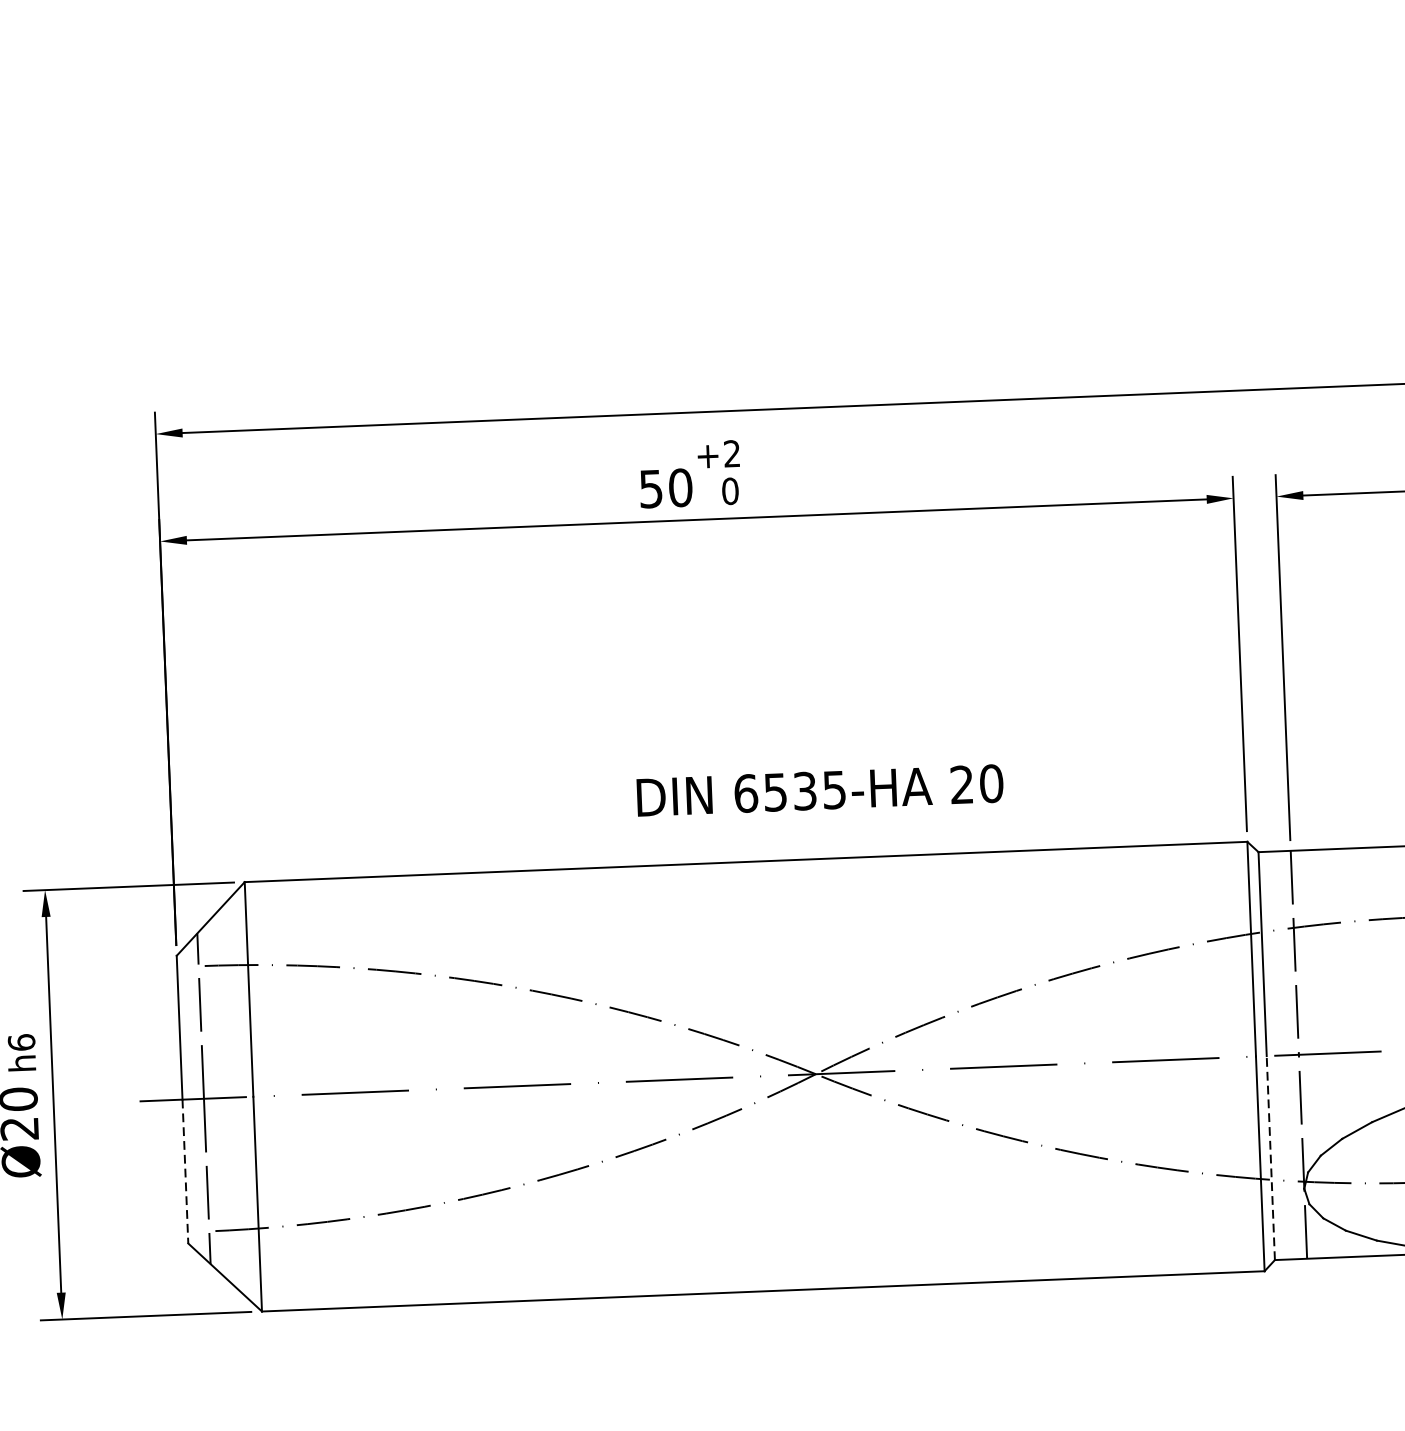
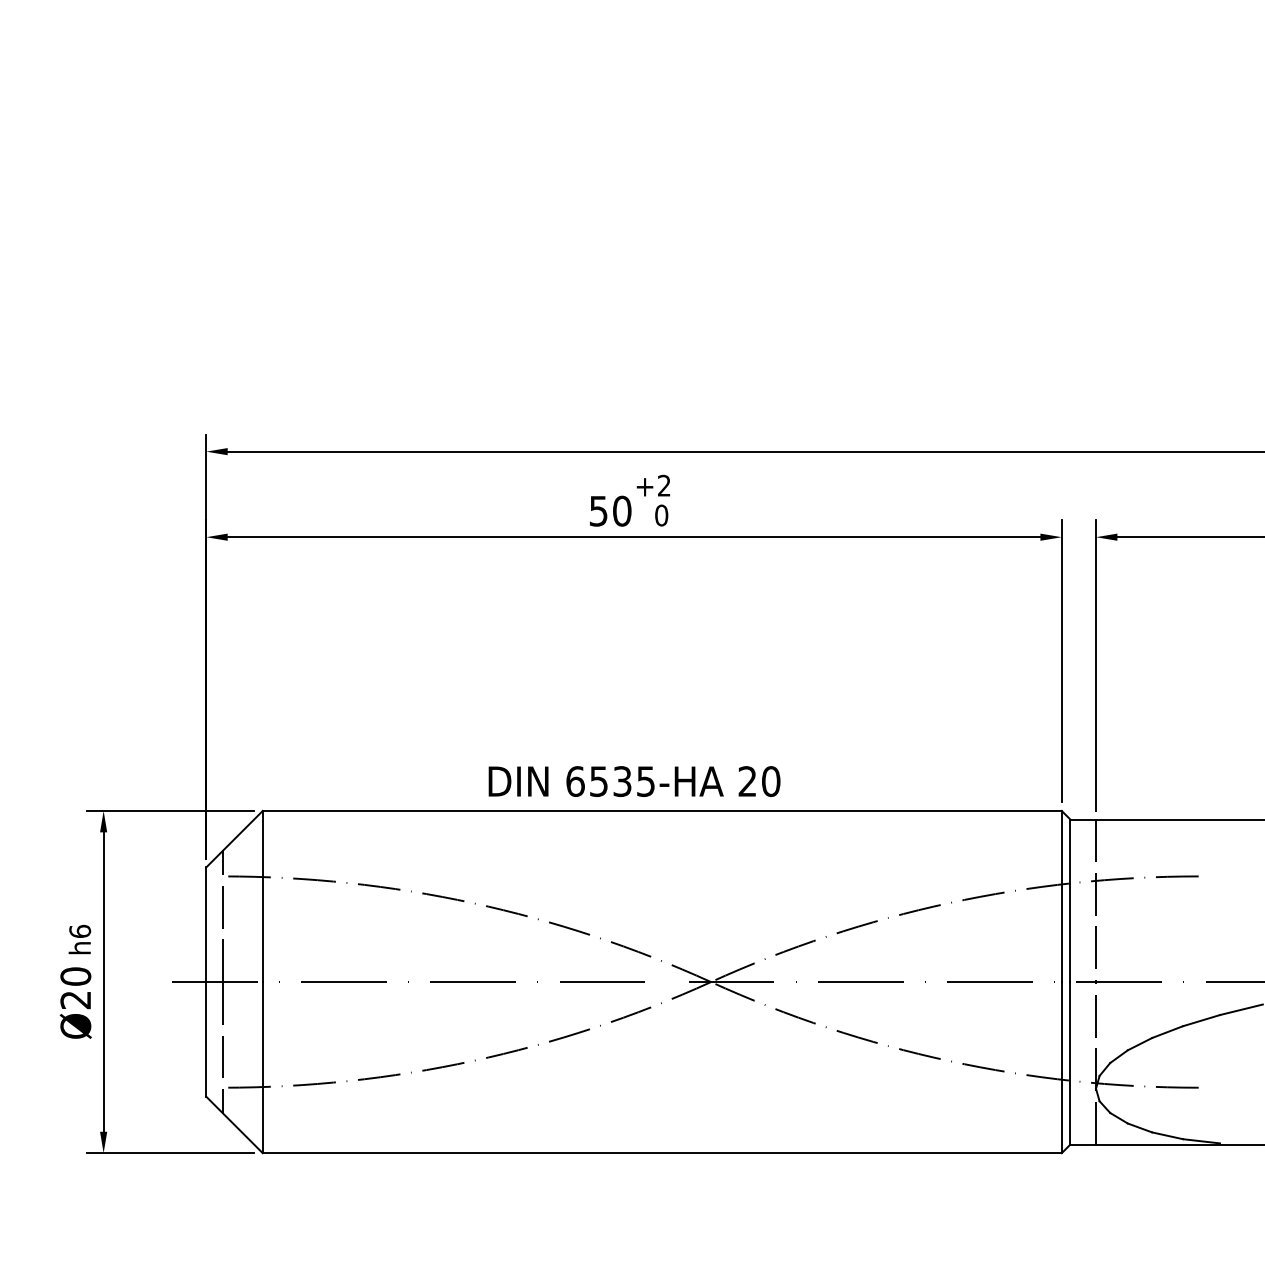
text: (820, 790) -> (634, 781), moved
line: (1270, 1157) -> (1070, 1062), dashed -> solid
line: (185, 1171) -> (206, 1039), dashed -> solid

